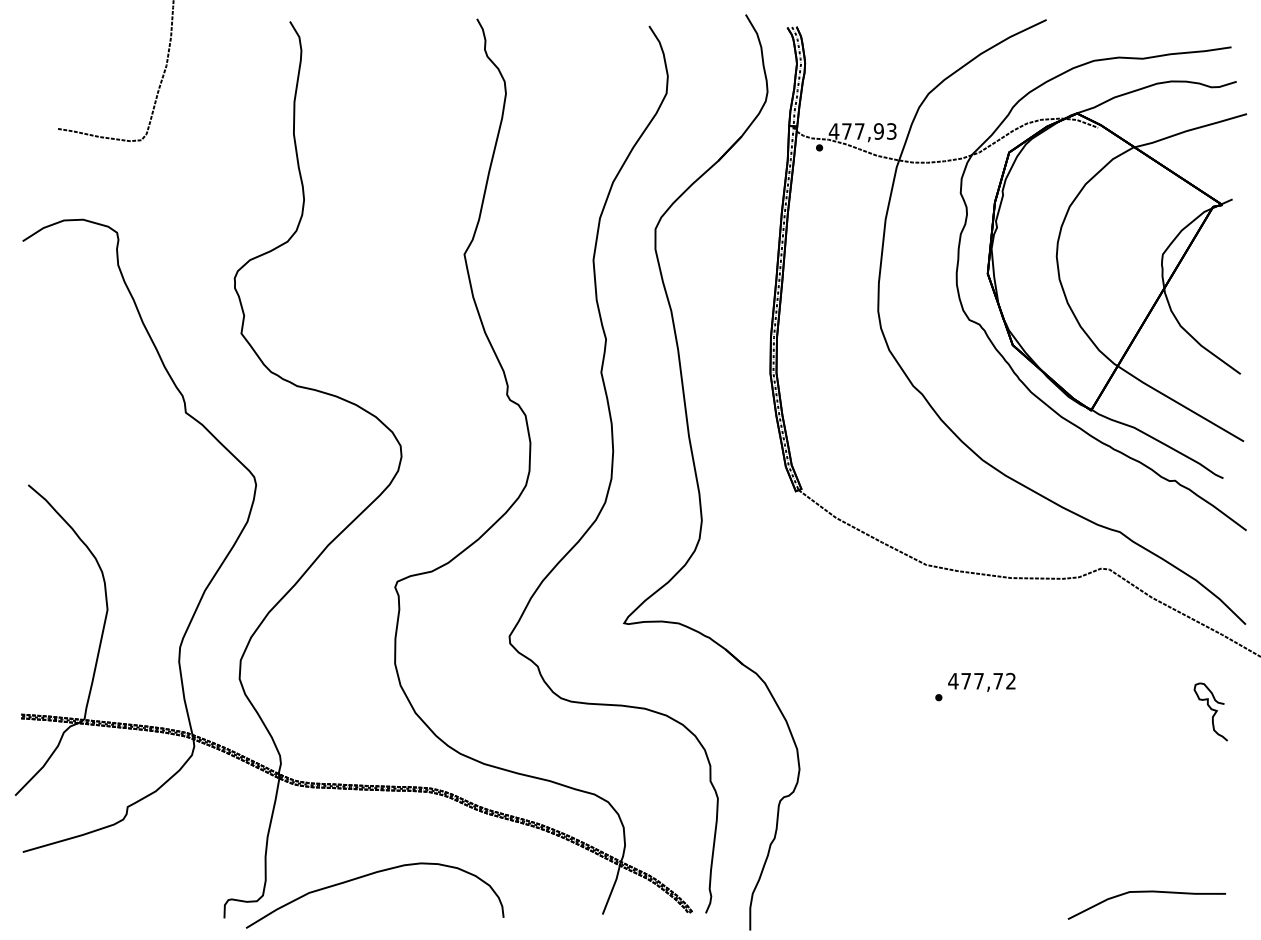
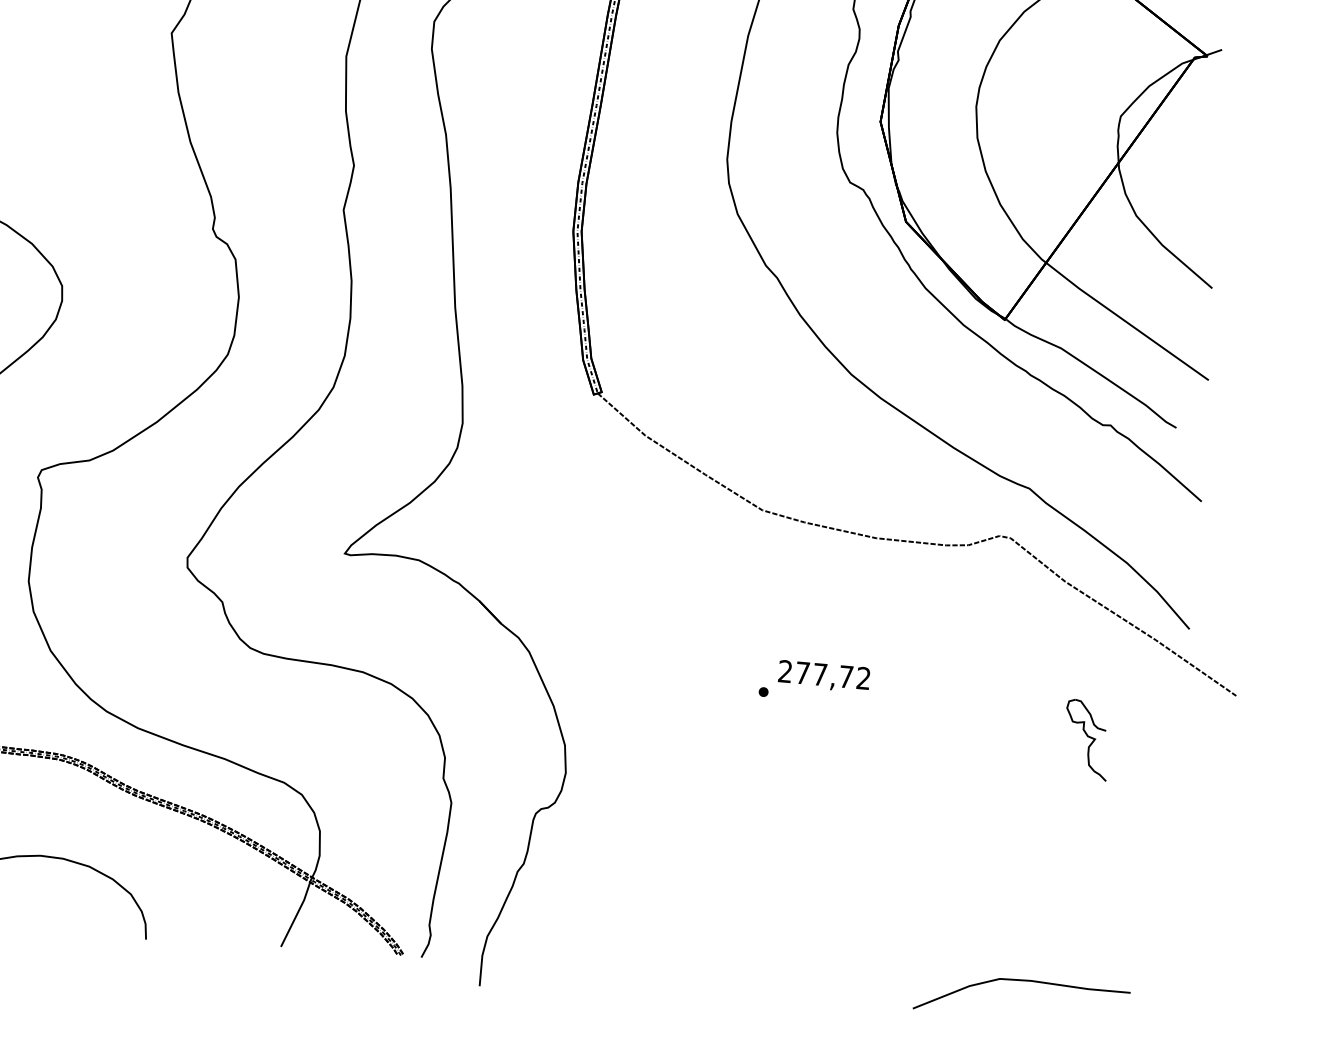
text: (953, 680) -> (785, 670), 477,72 -> 277,72
part: (1210, 711) -> (1086, 739), moved

